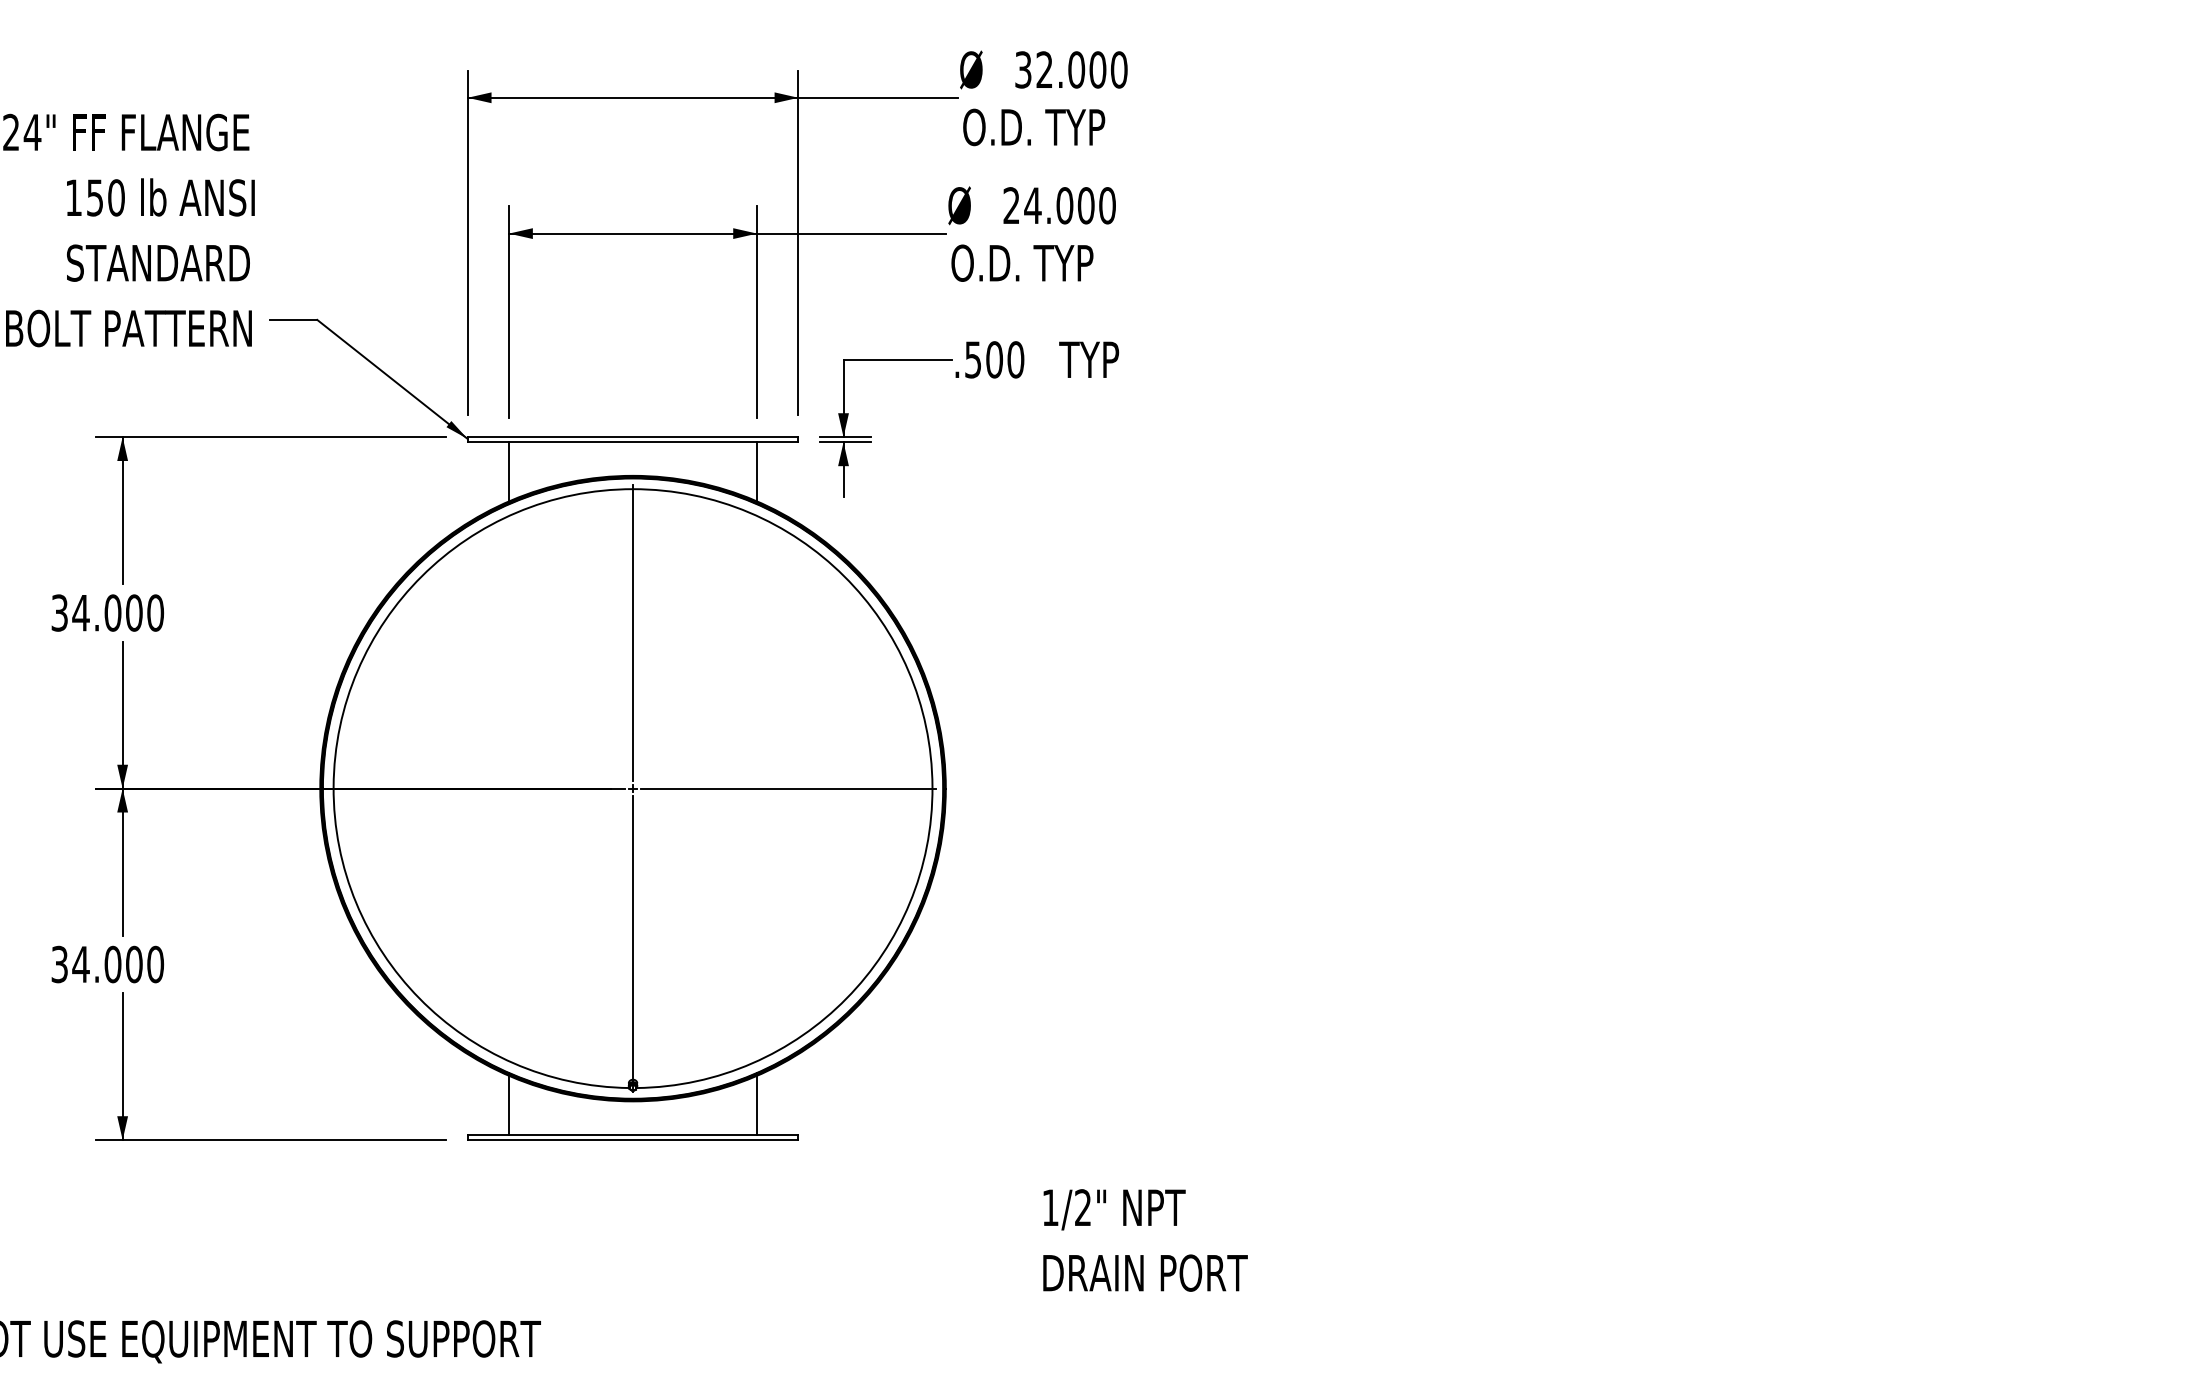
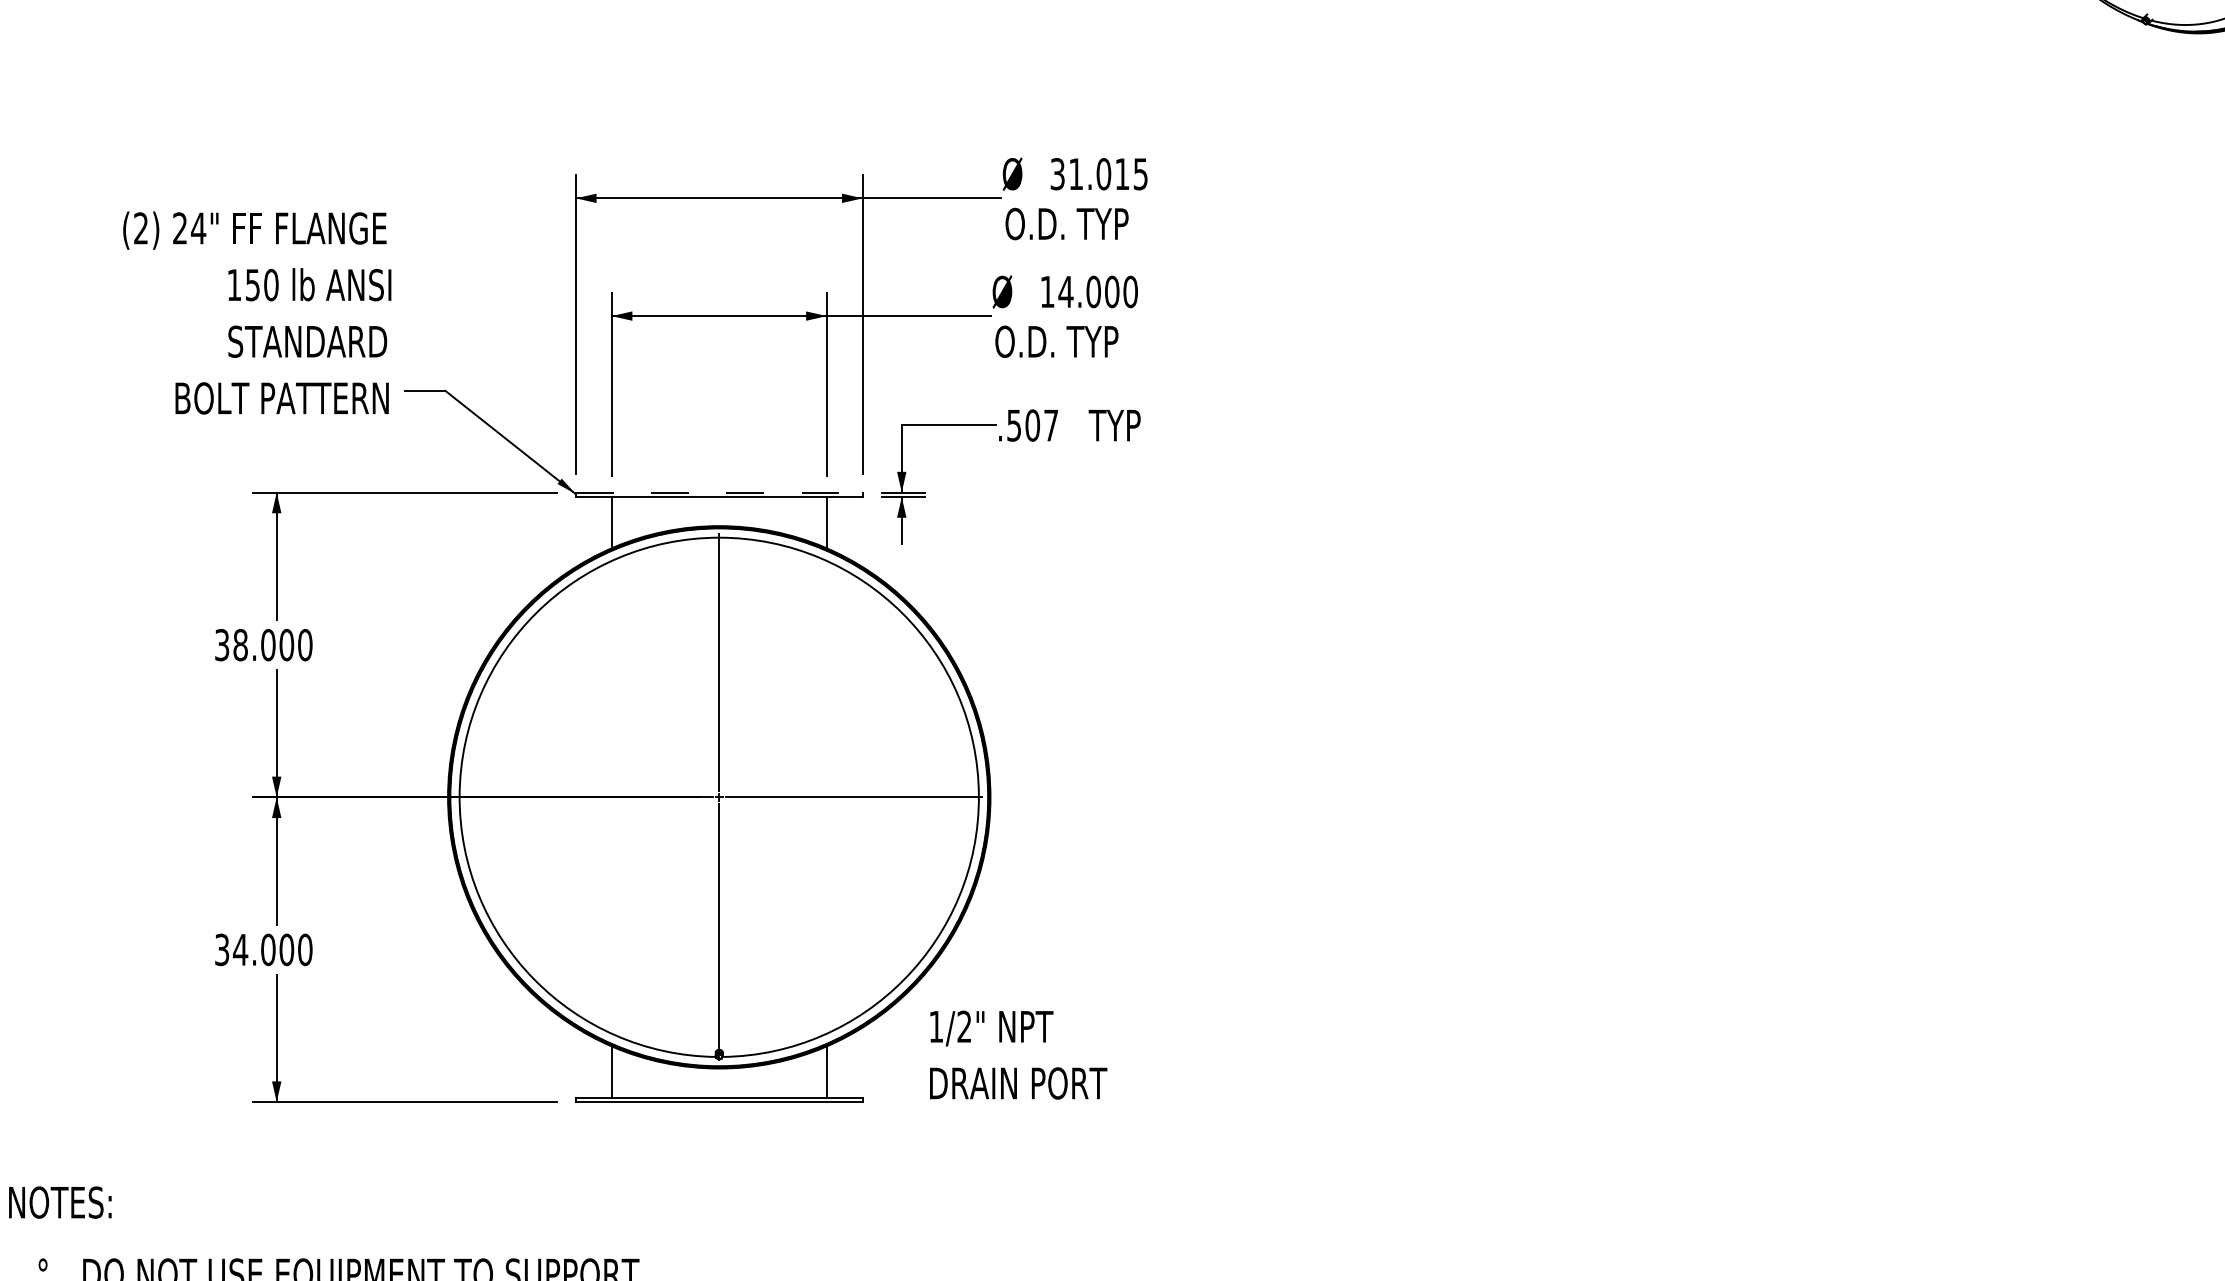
text: (1081, 70) -> (1108, 174), 32.000 -> 31.015
text: (1011, 205) -> (1047, 291), 24.000 -> 14.000
text: (1016, 359) -> (1051, 425), .500 -> .507
line: (633, 437) -> (719, 492), solid -> dashed
text: (80, 613) -> (240, 645), 34.000 -> 38.000
text: (1145, 1239) -> (1018, 1054), moved

